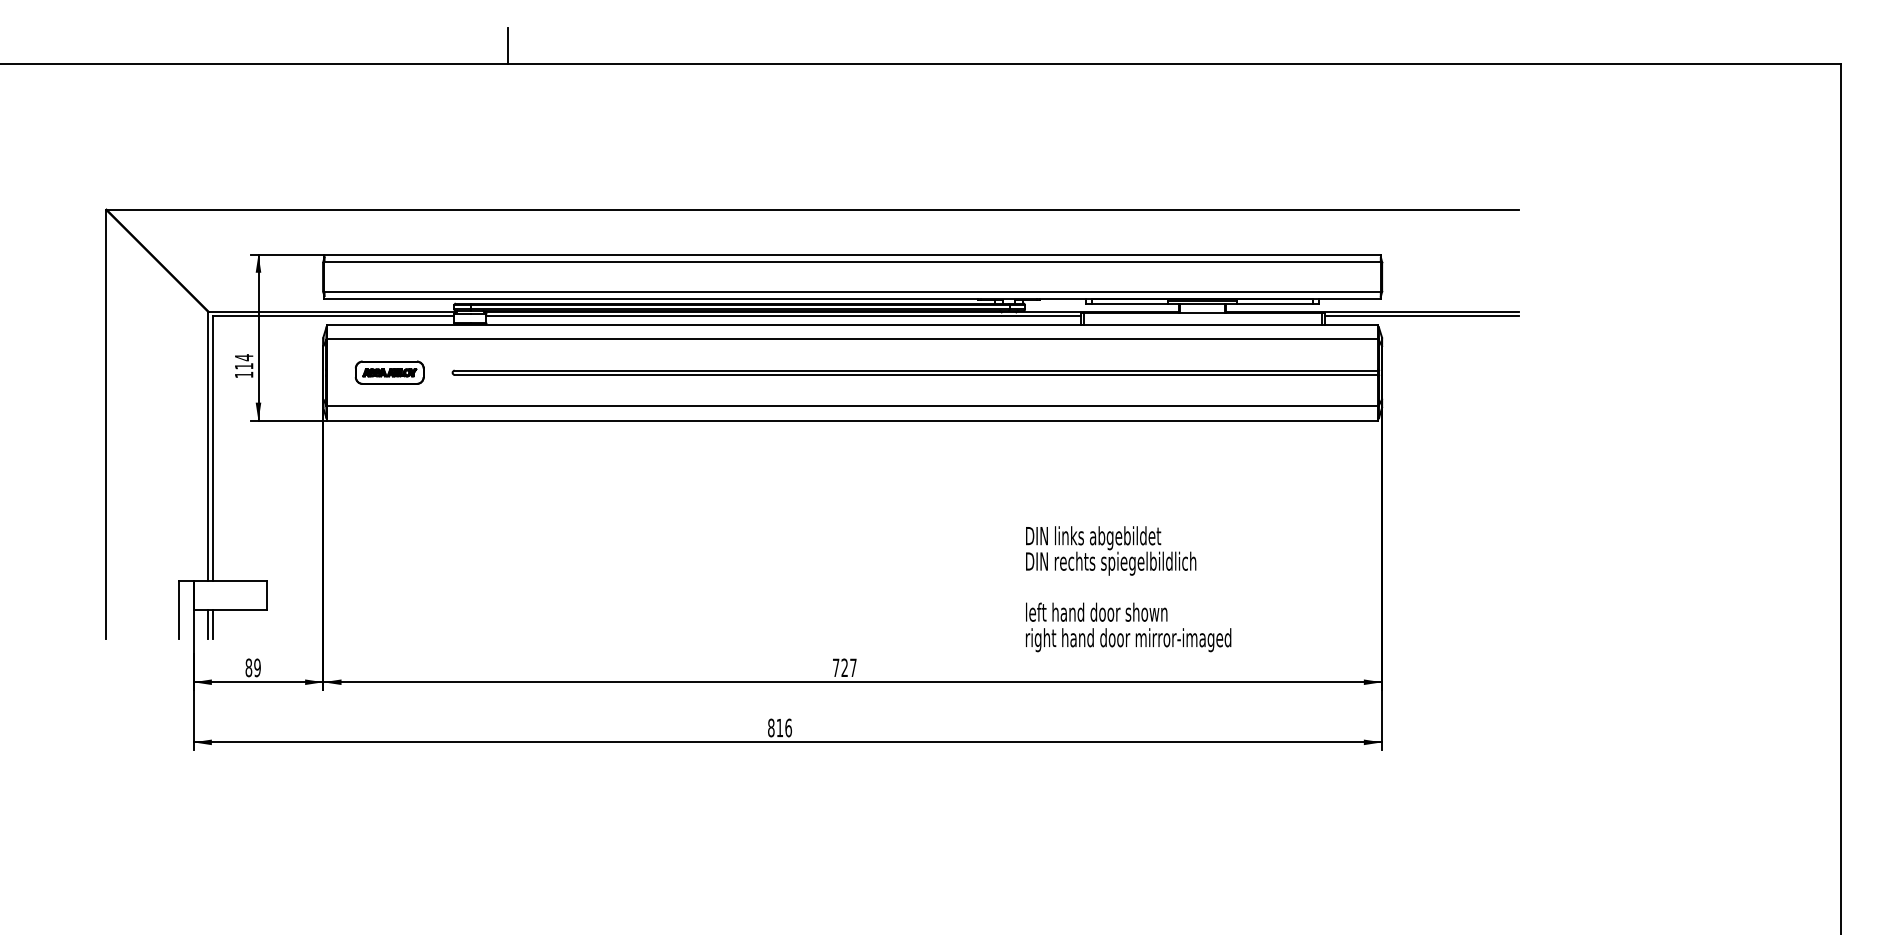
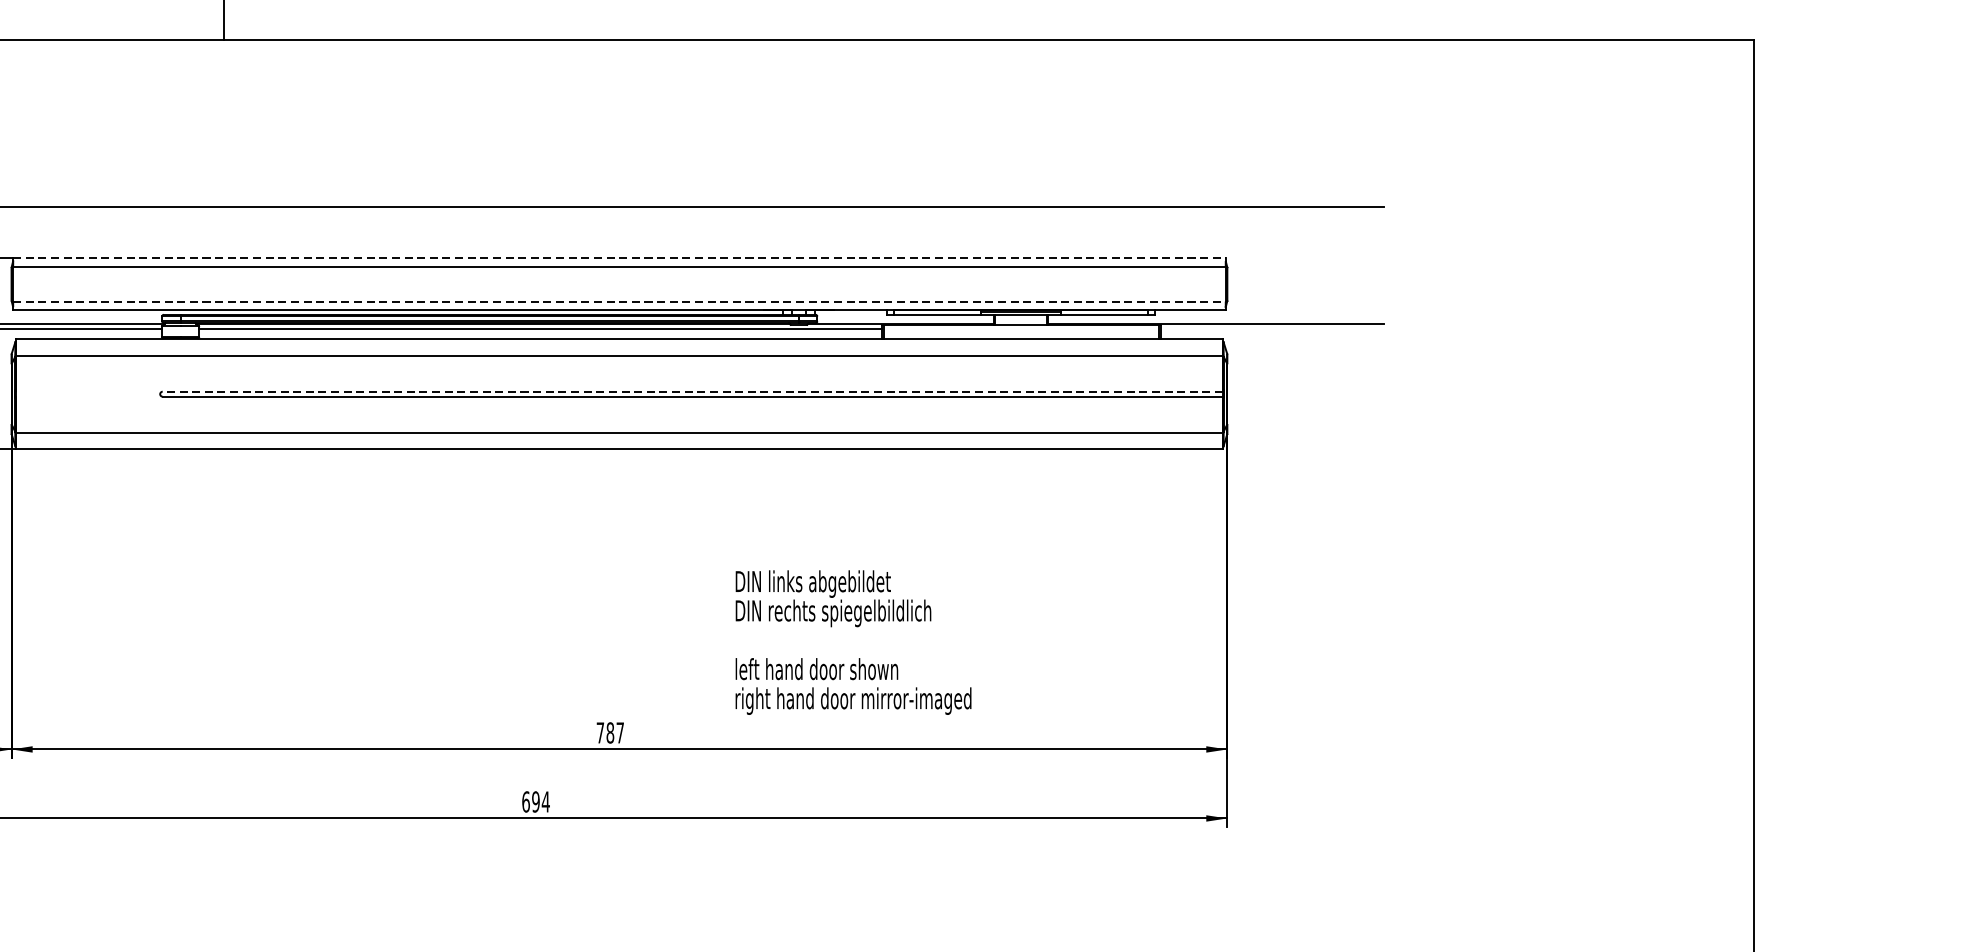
line: (853, 254) -> (620, 258), solid -> dashed
line: (853, 292) -> (620, 302), solid -> dashed
line: (1421, 316) -> (1272, 329), removed
line: (916, 370) -> (692, 391), solid -> dashed
part: (389, 372) -> (87, 393), removed
text: (1128, 589) -> (853, 642), moved
text: (844, 667) -> (610, 732), 727 -> 787
text: (780, 727) -> (536, 801), 816 -> 694

